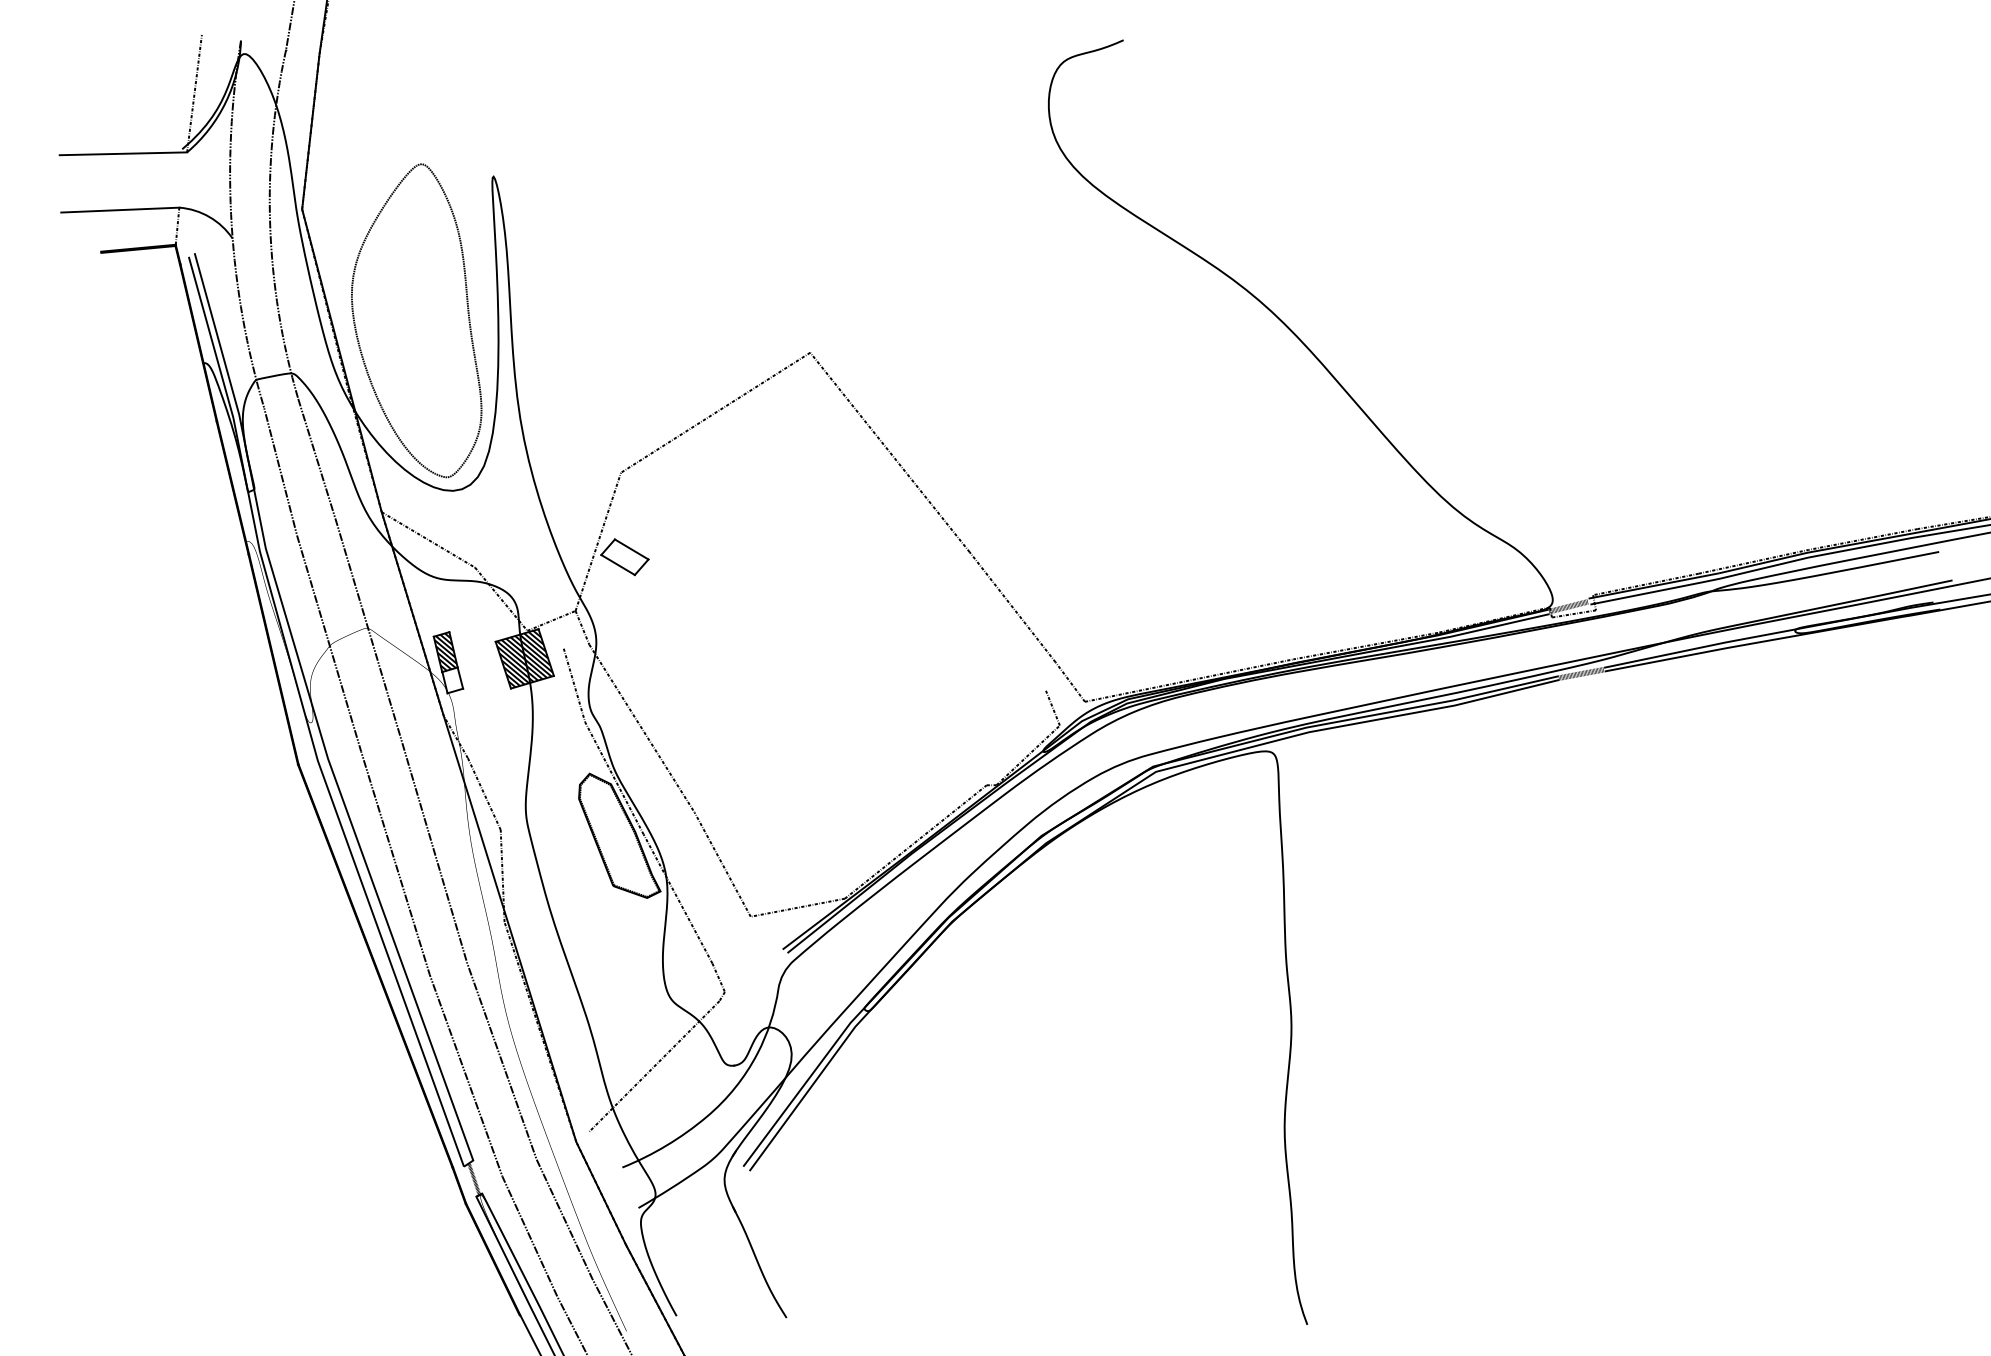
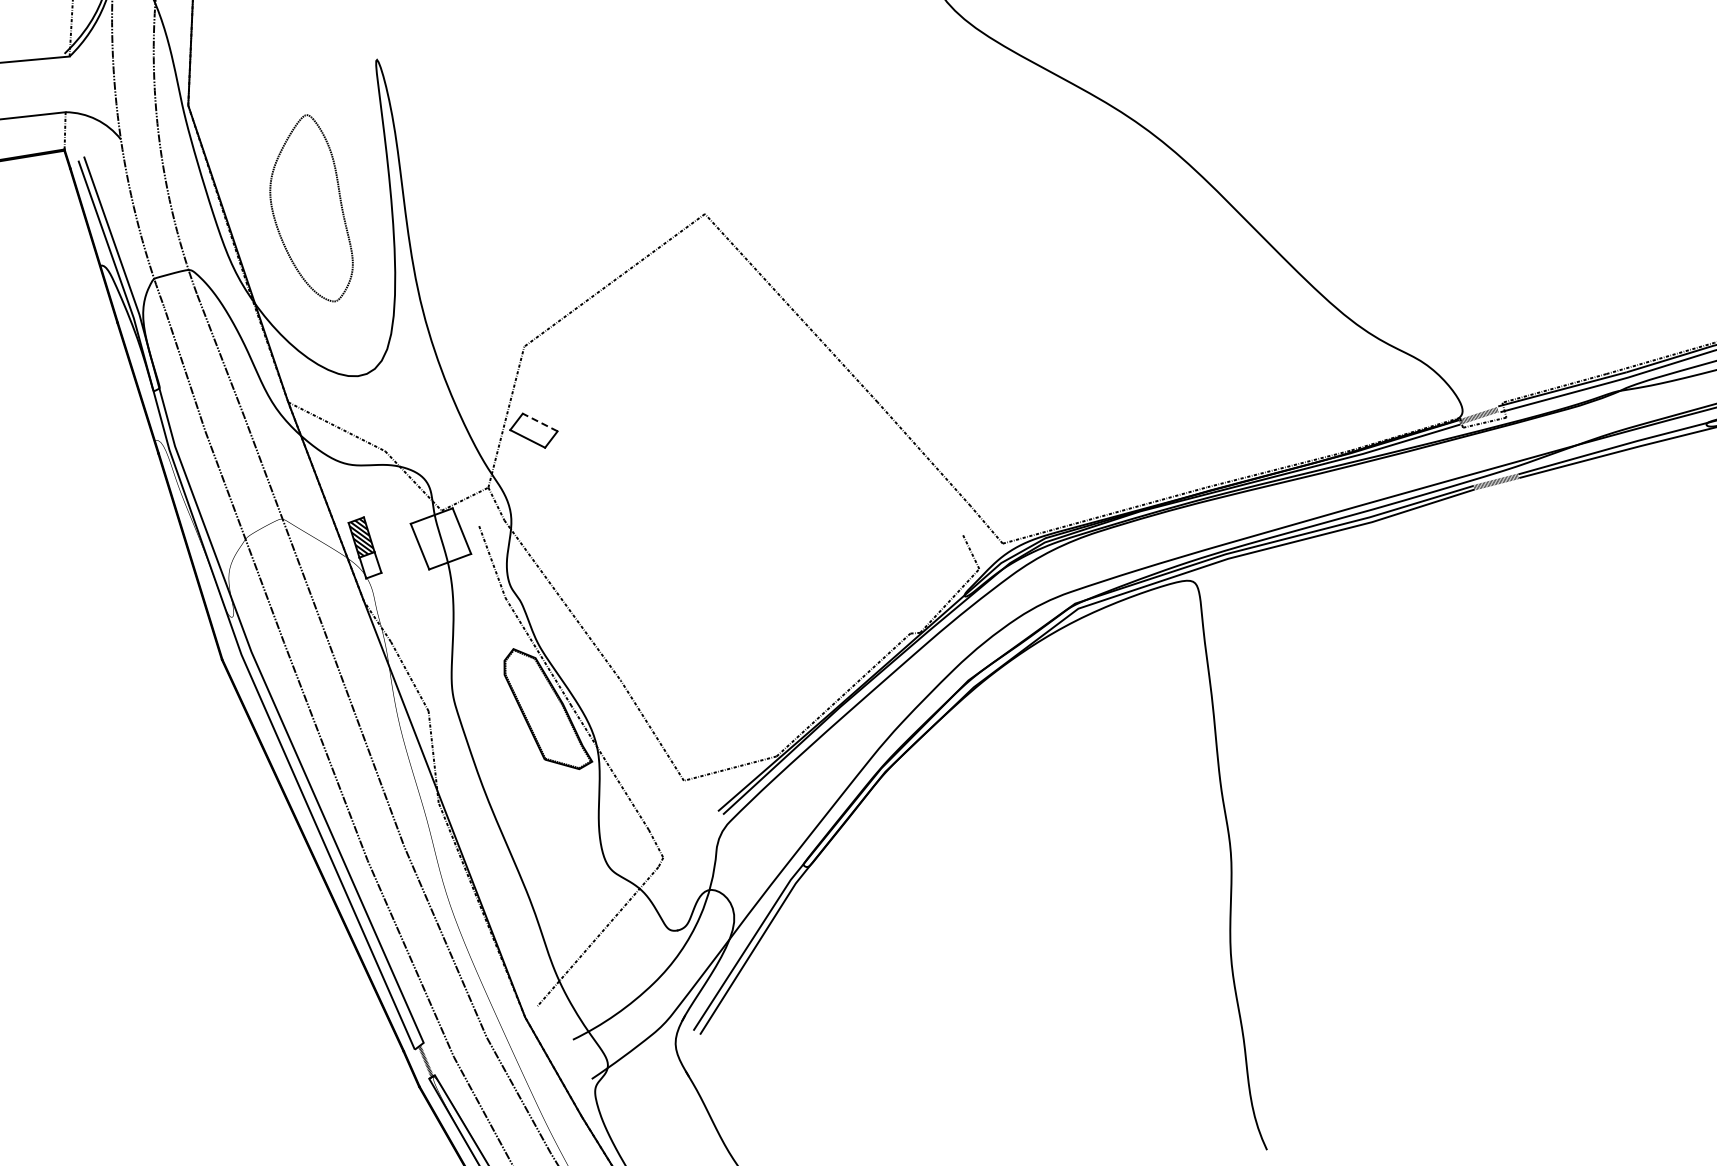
part: (416, 320) -> (309, 208), size x0.6
line: (631, 549) -> (539, 422), solid -> dashed
hatch: (524, 658) -> (440, 538), removed

